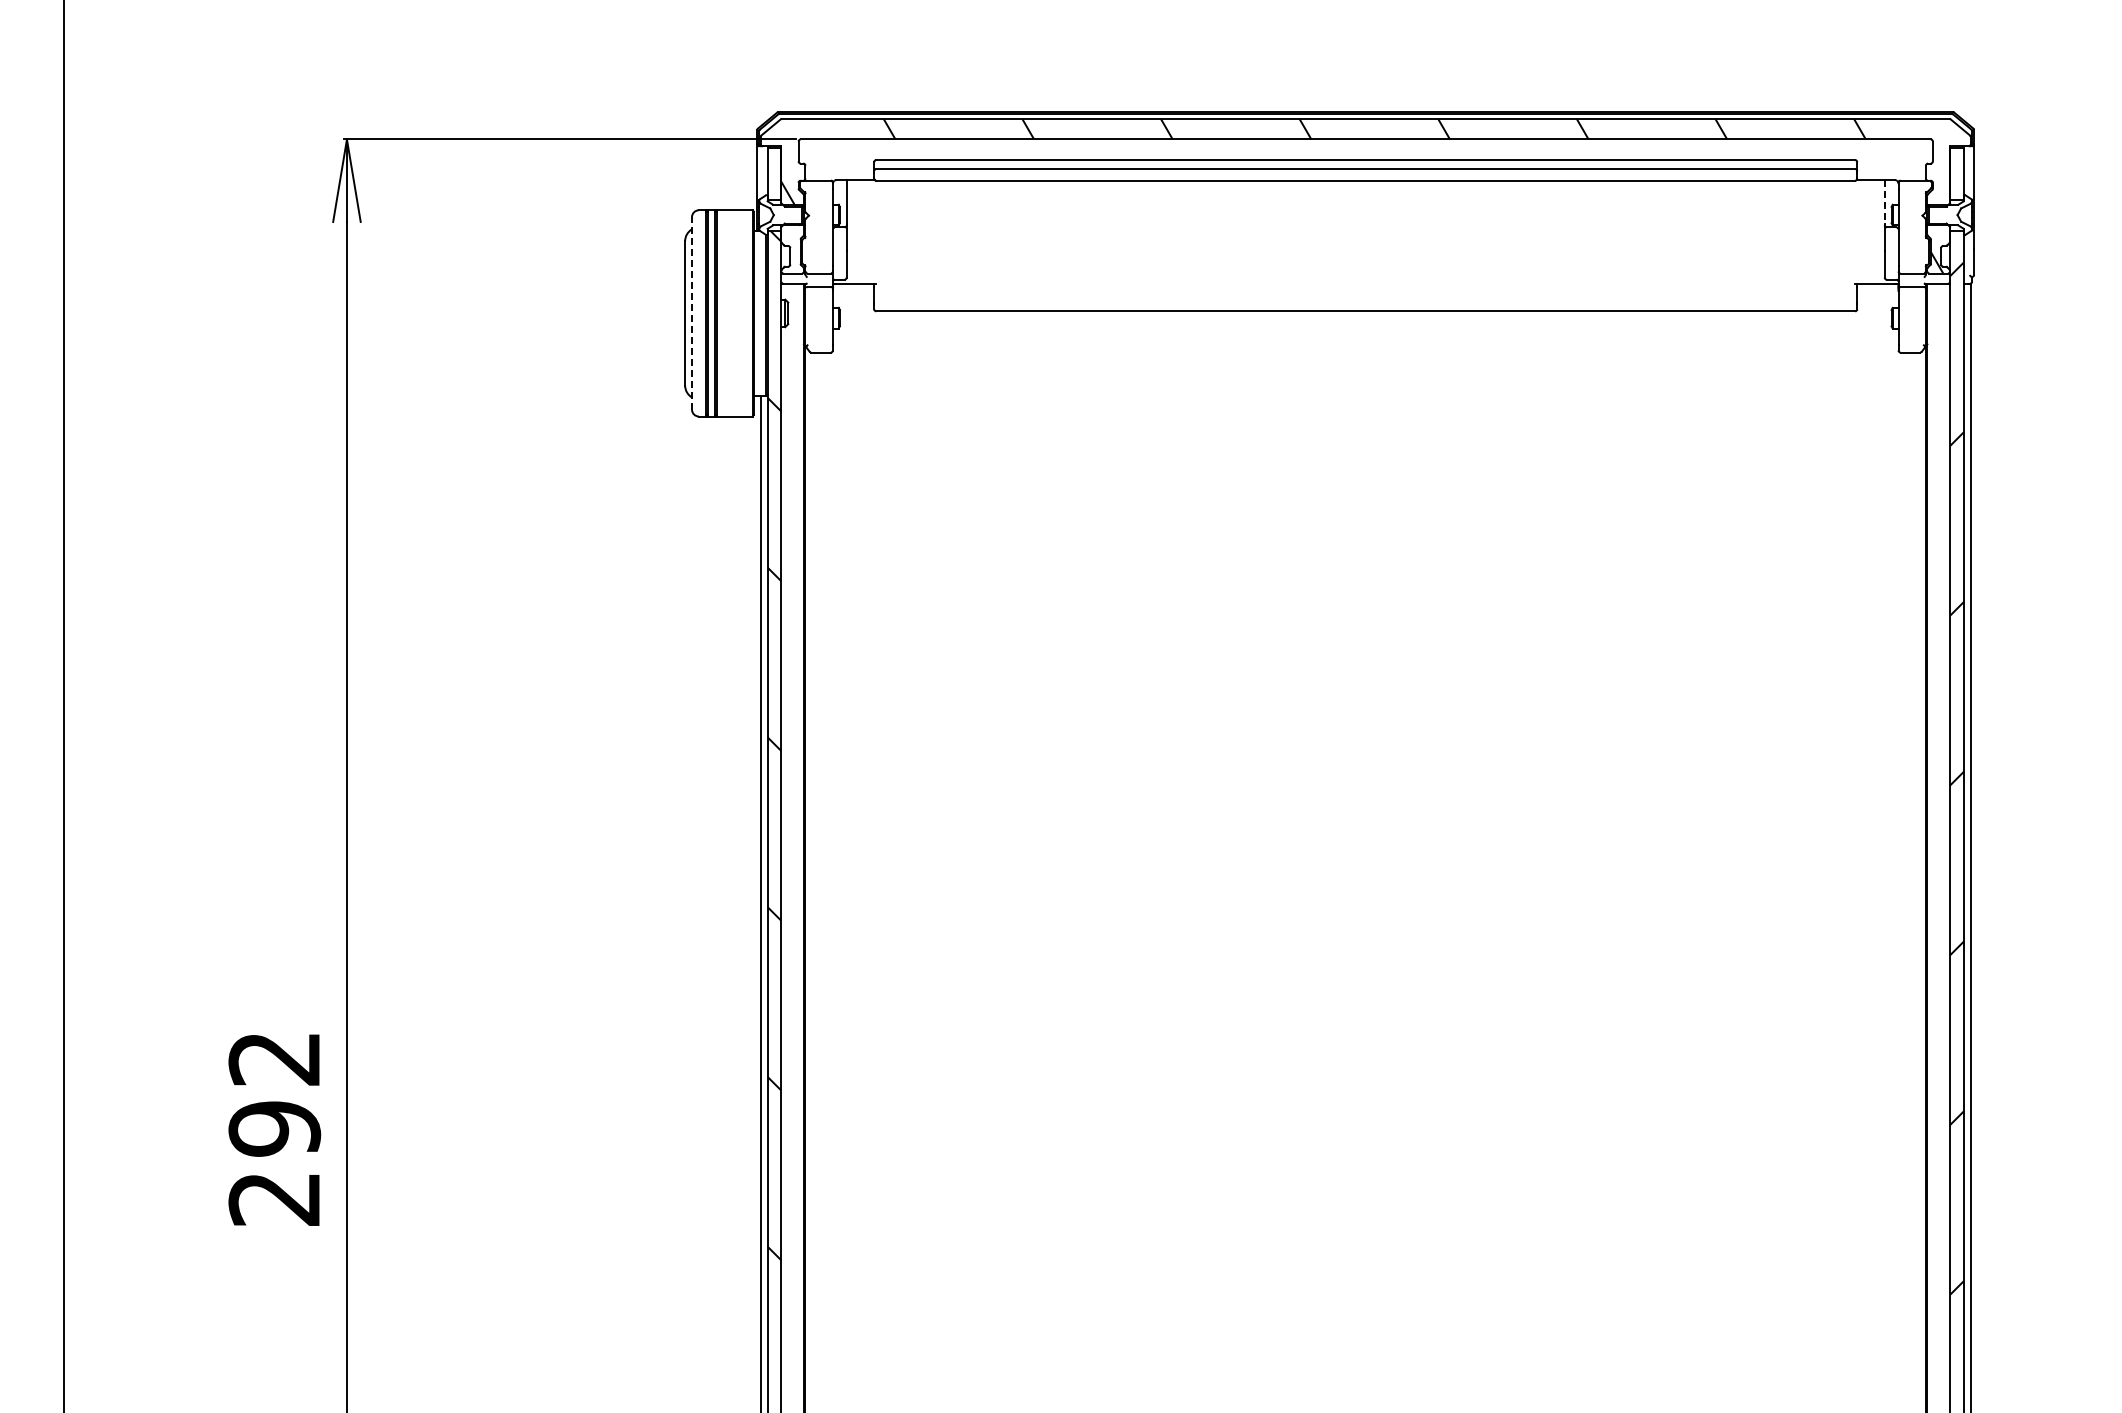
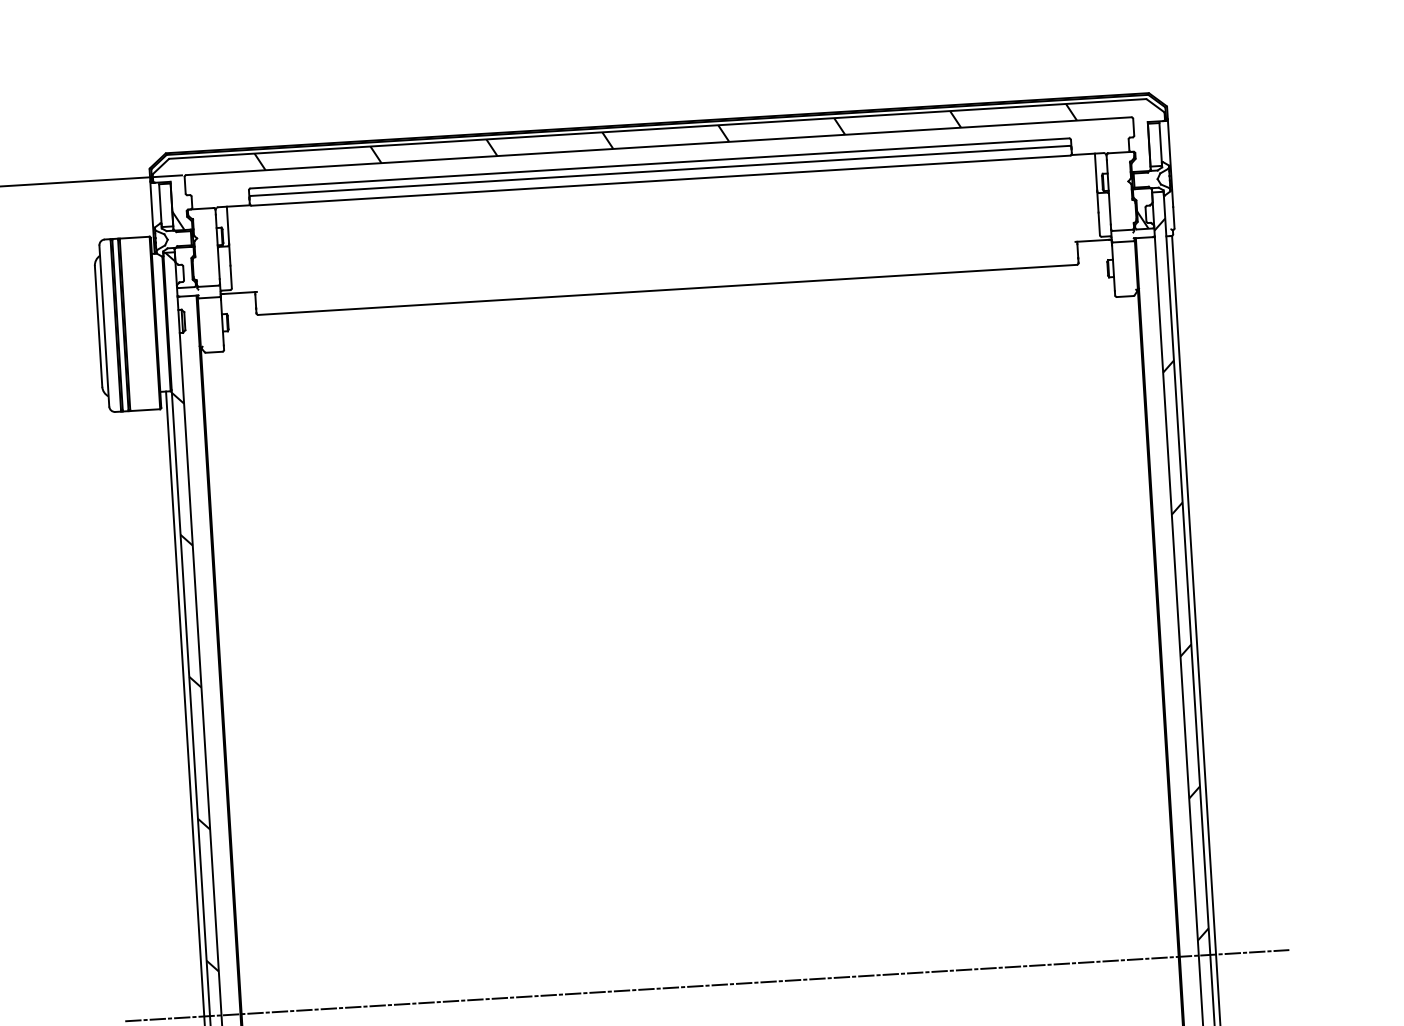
line: (1884, 202) -> (1095, 172), dashed -> solid
line: (692, 312) -> (104, 325), dashed -> solid
line: (1362, 1143) -> (707, 985), added

